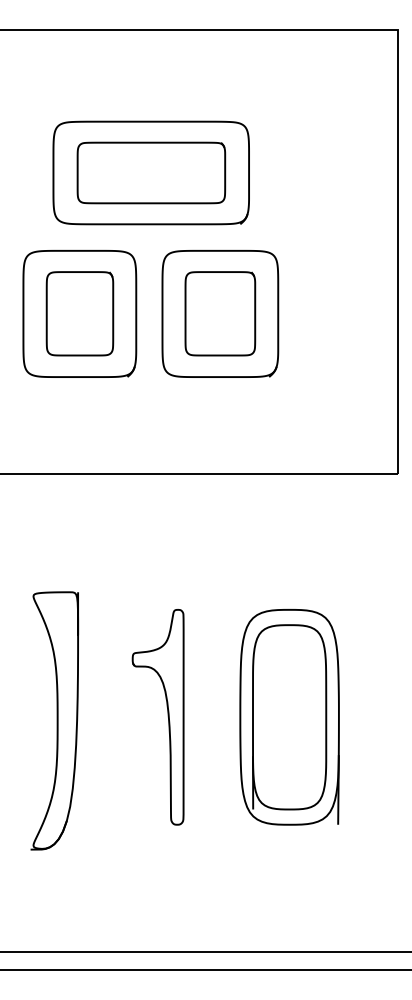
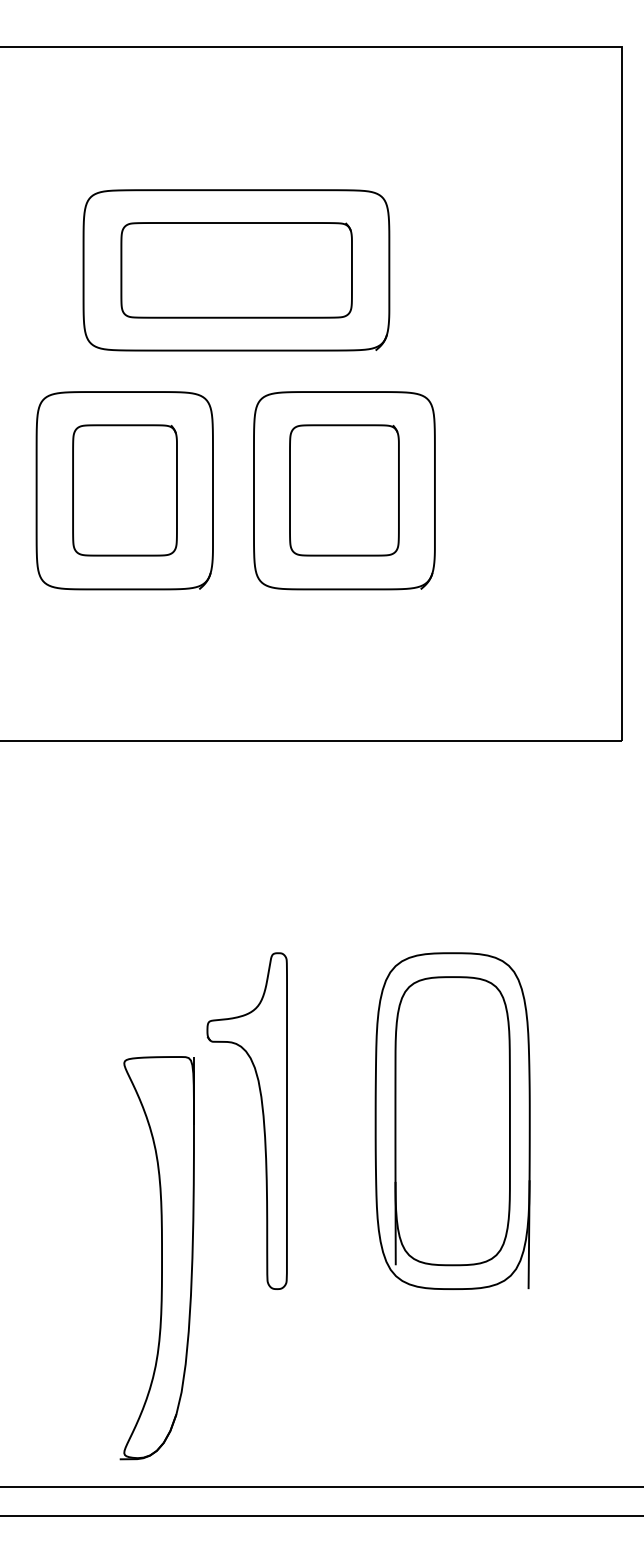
part: (54, 720) -> (157, 1257), moved

